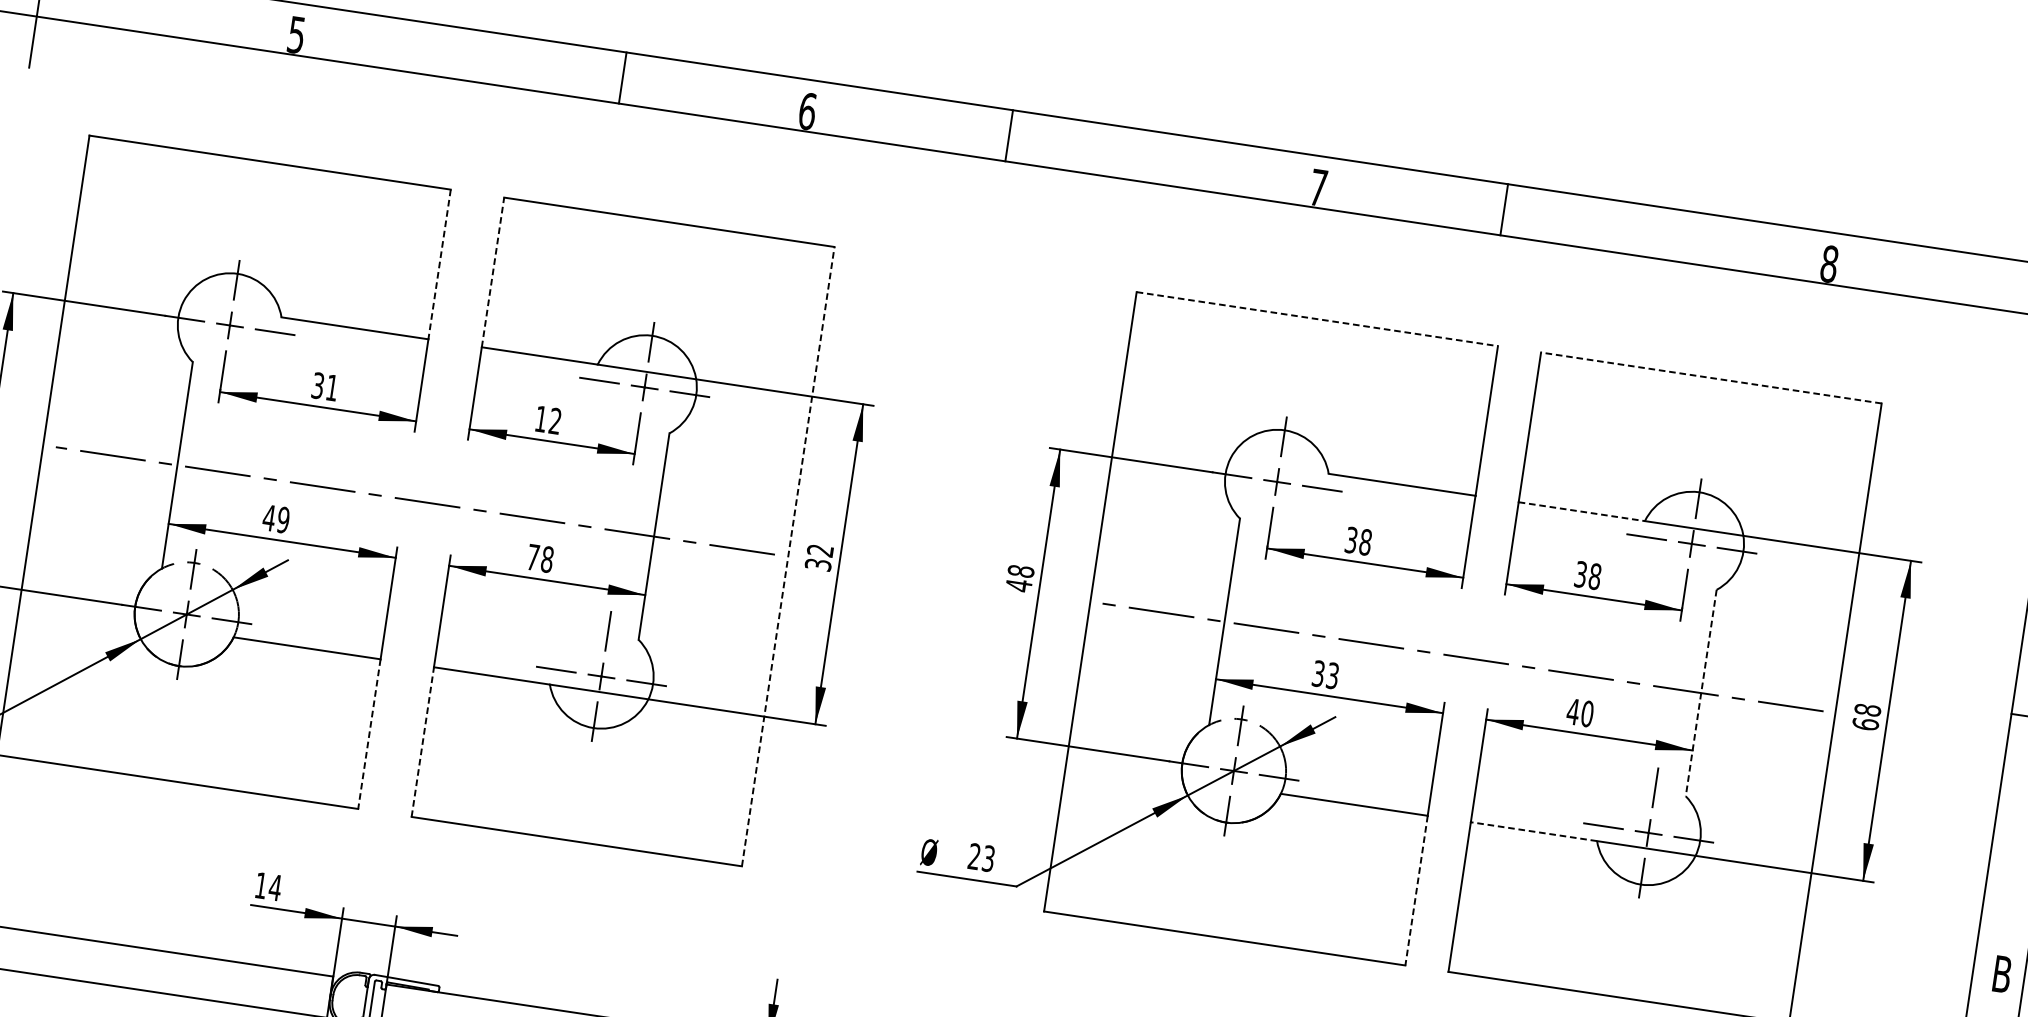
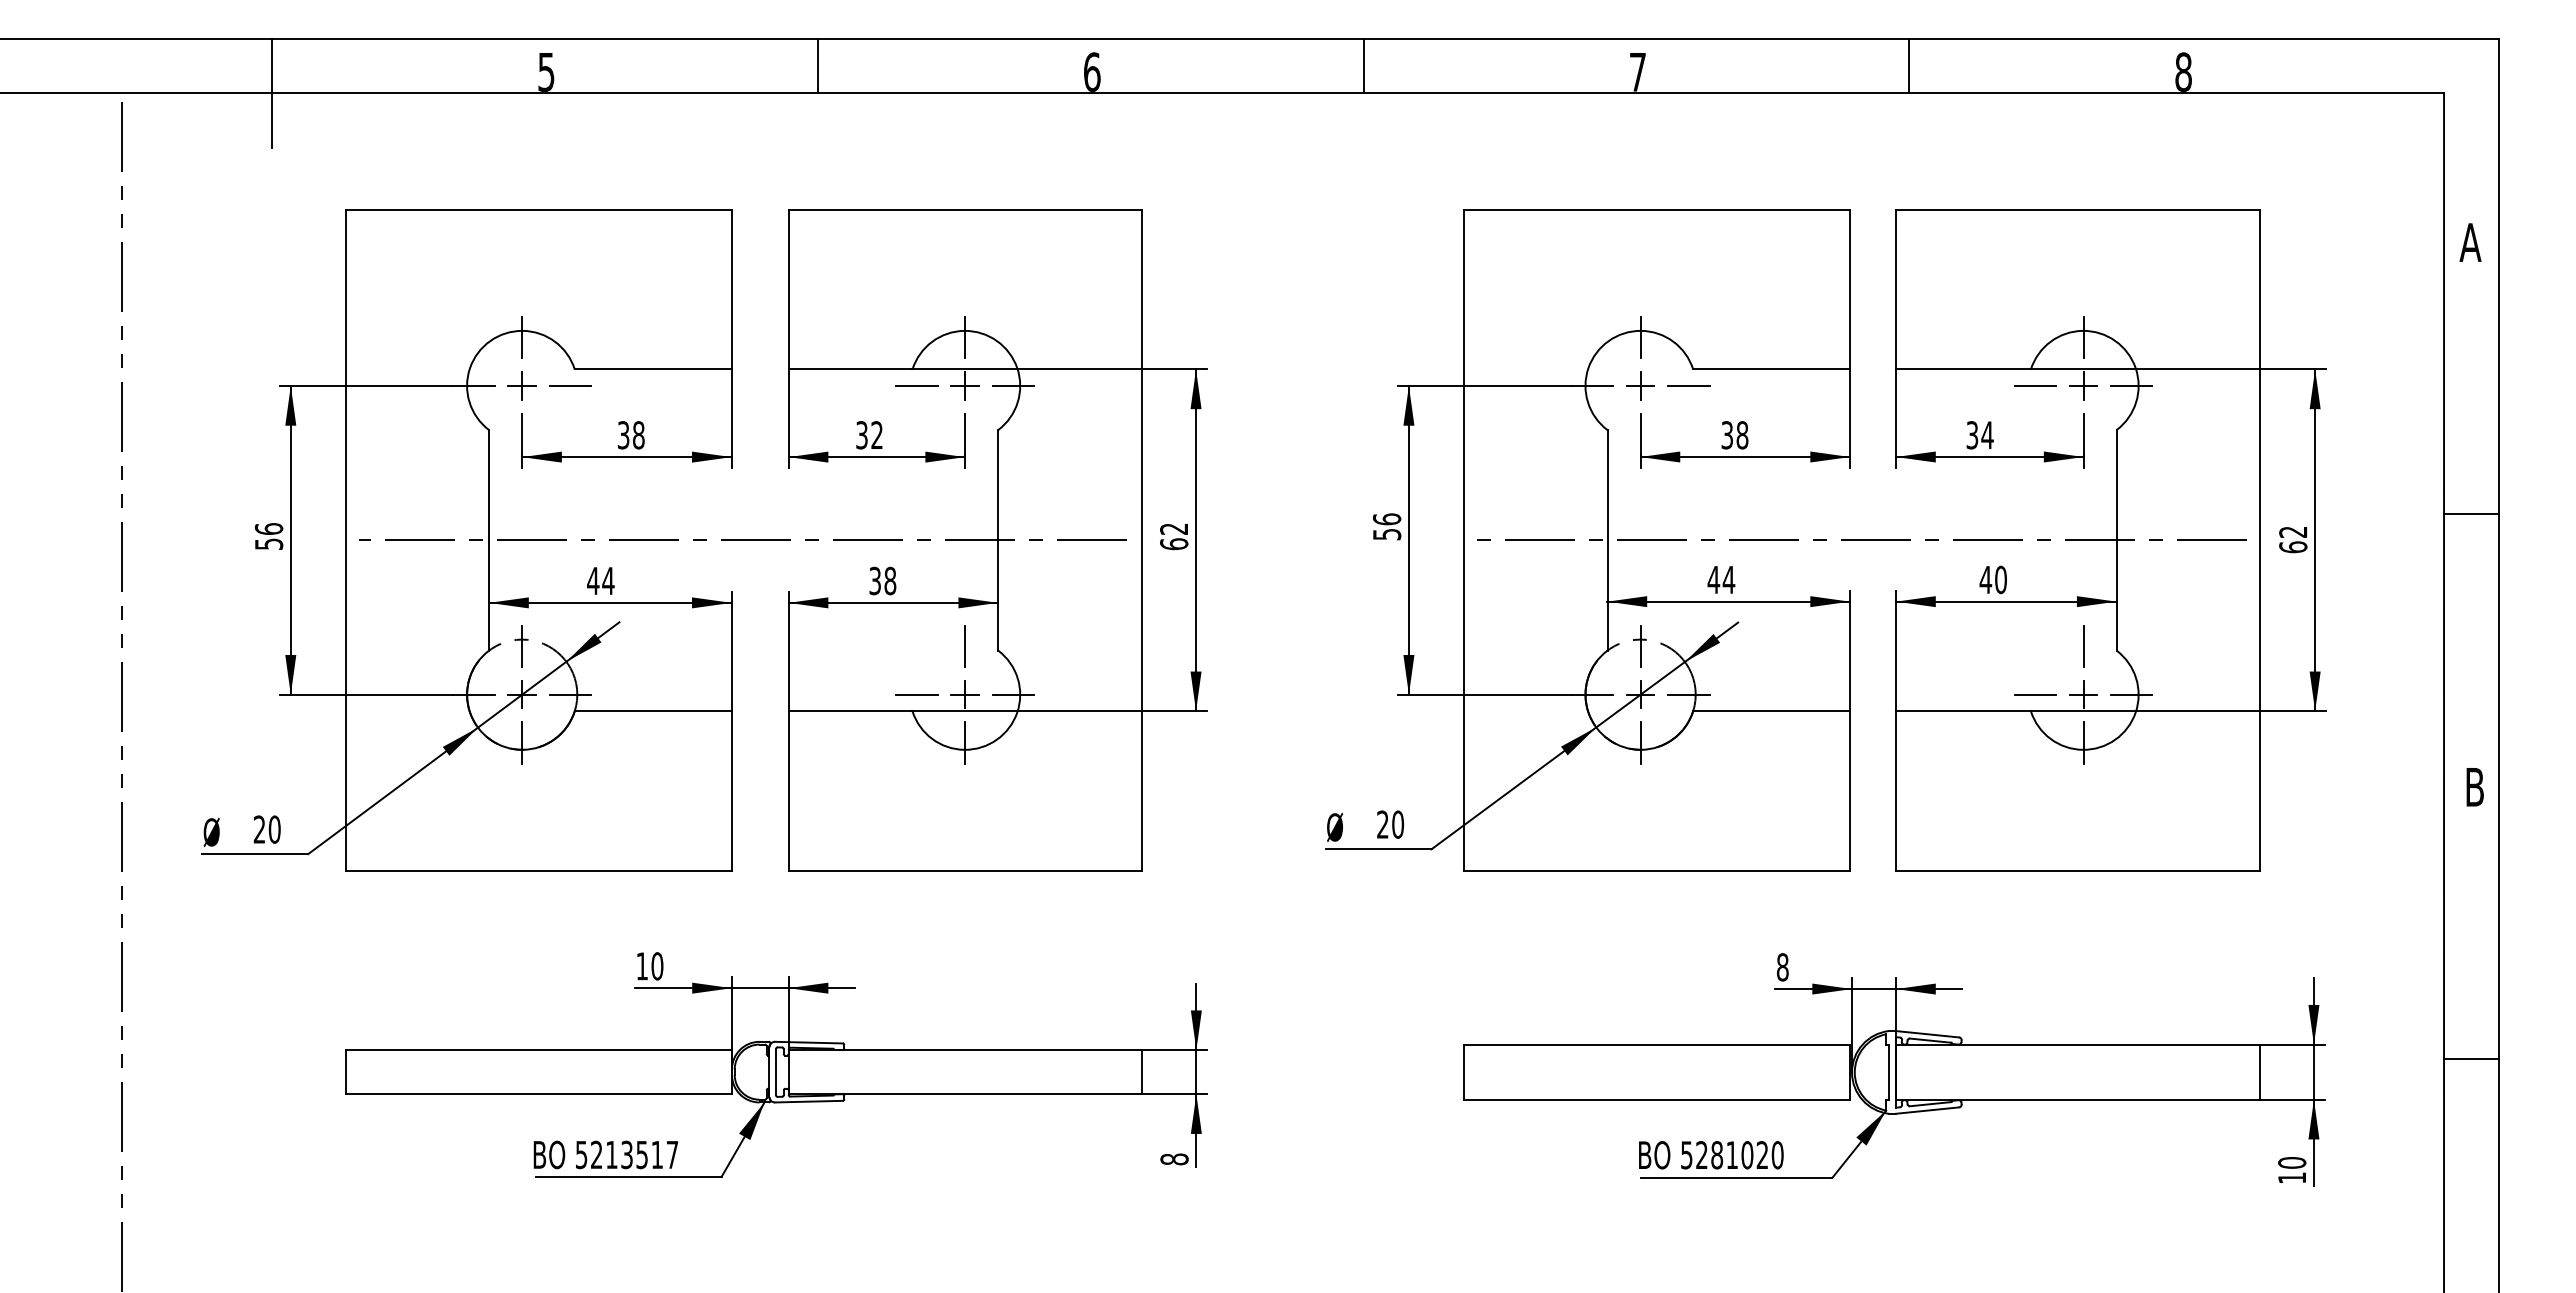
line: (622, 77) -> (817, 65), moved
line: (1009, 135) -> (1363, 65), moved
line: (1504, 209) -> (1909, 65), moved
line: (439, 264) -> (731, 289), dashed -> solid
line: (492, 272) -> (788, 289), dashed -> solid
line: (1317, 319) -> (1657, 209), dashed -> solid
line: (1711, 377) -> (2078, 209), dashed -> solid
text: (331, 388) -> (638, 435), 31 -> 38
text: (540, 419) -> (861, 435), 12 -> 32
line: (1582, 511) -> (1964, 369), dashed -> solid
text: (283, 519) -> (608, 580), 49 -> 44
text: (532, 556) -> (874, 580), 78 -> 38
line: (788, 556) -> (1141, 540), dashed -> solid
text: (818, 565) -> (1174, 544), 32 -> 62
text: (1595, 576) -> (1987, 435), 38 -> 34
text: (1019, 577) -> (1386, 526), 48 -> 56
text: (1325, 674) -> (1721, 579), 33 -> 44
line: (1701, 693) -> (2116, 540), dashed -> solid
text: (1867, 710) -> (2293, 532), 68 -> 62
line: (369, 734) -> (731, 791), dashed -> solid
line: (422, 742) -> (788, 791), dashed -> solid
line: (1533, 831) -> (1963, 711), dashed -> solid
text: (989, 858) -> (1398, 824), 23 -> 20
text: (275, 887) -> (657, 966), 14 -> 10
line: (1416, 891) -> (1850, 791), dashed -> solid

